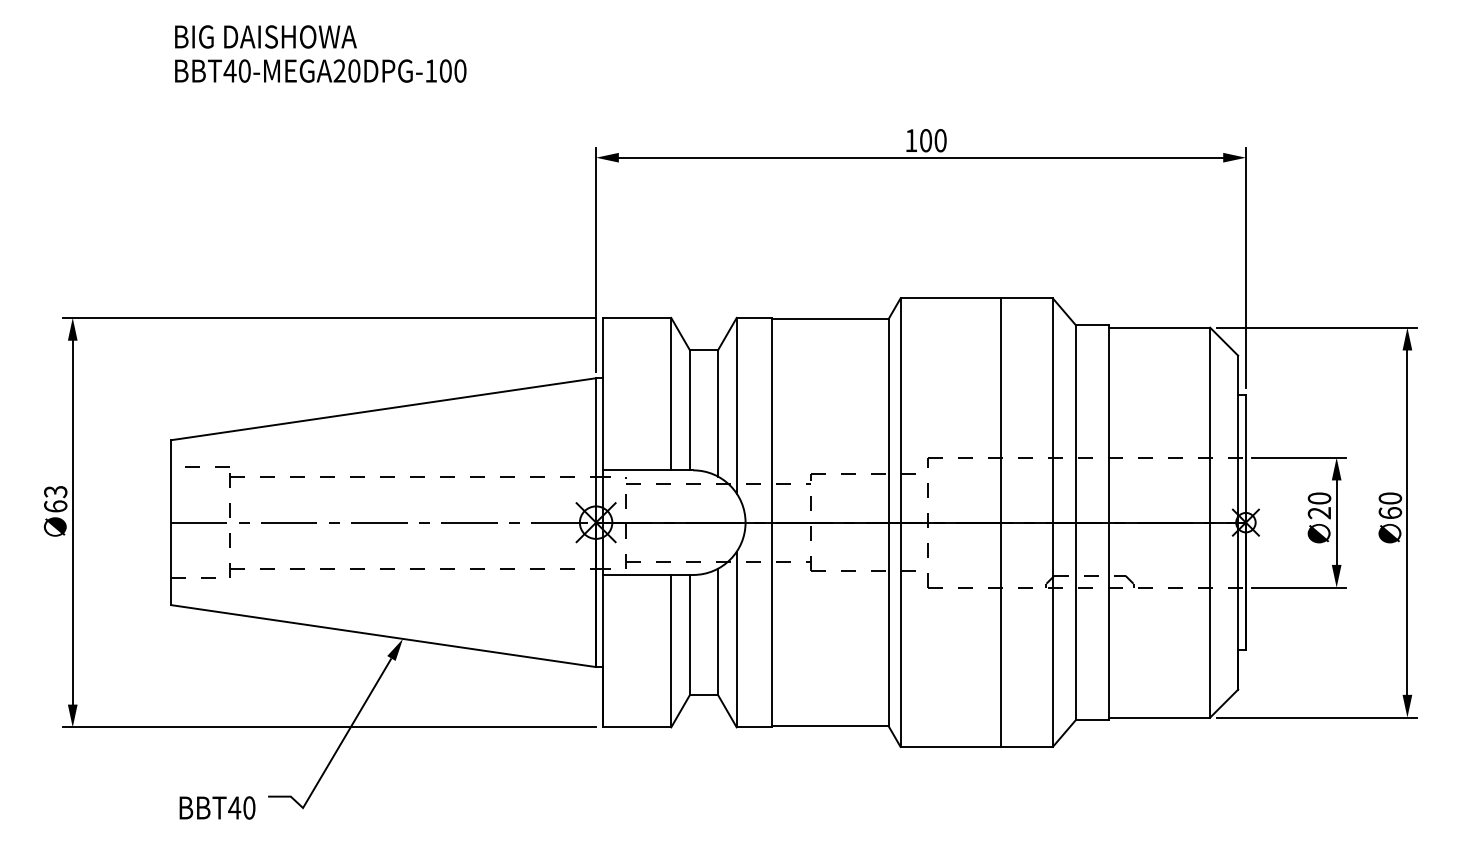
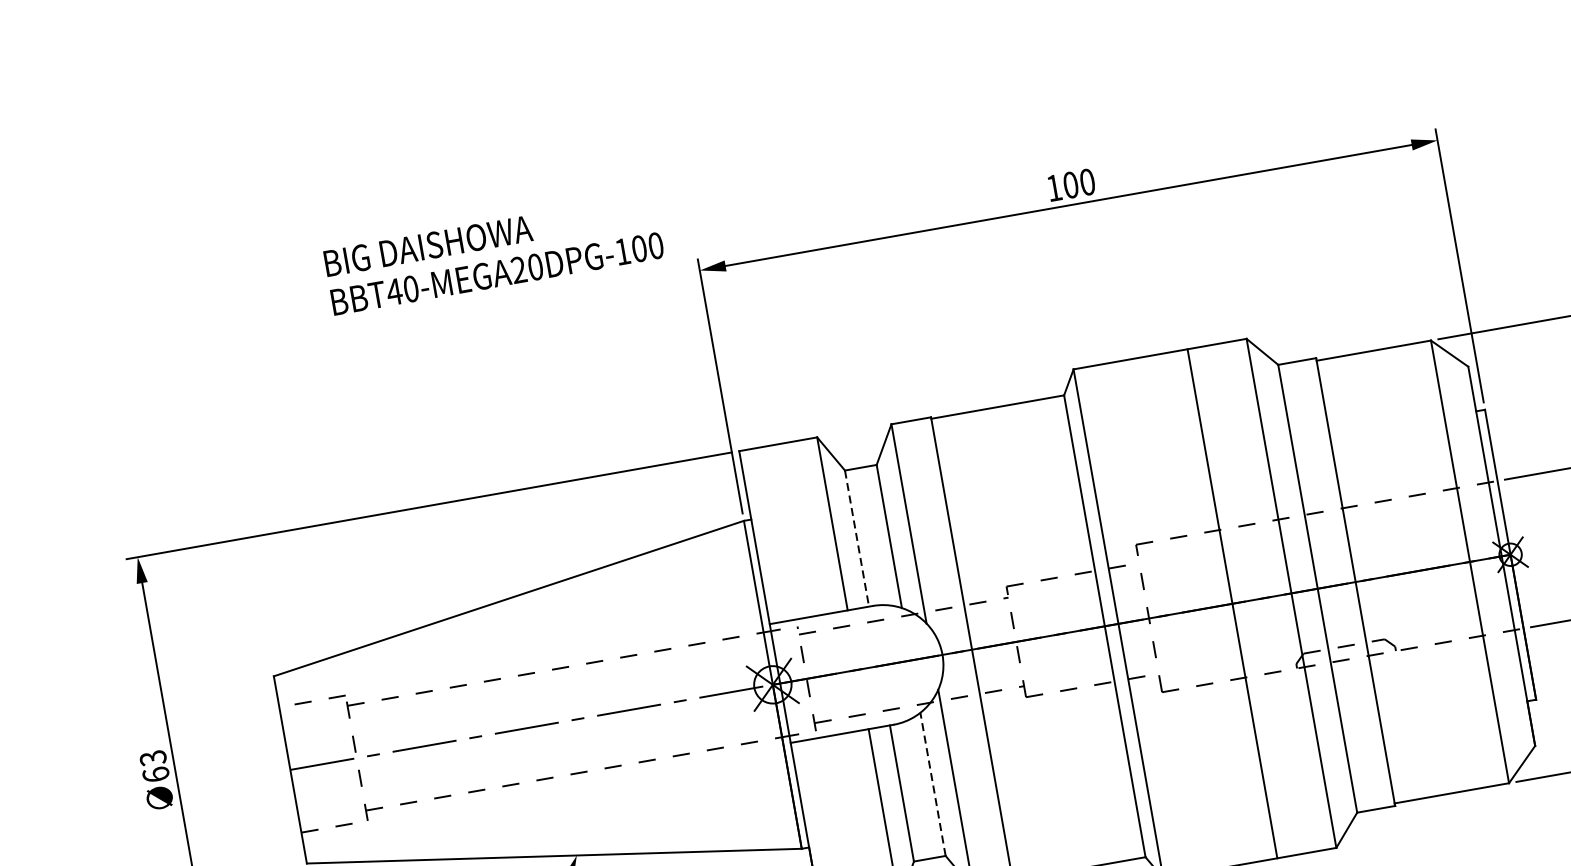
text: (320, 53) -> (493, 253), moved
line: (690, 410) -> (857, 538), solid -> dashed
line: (717, 631) -> (932, 784), solid -> dashed

